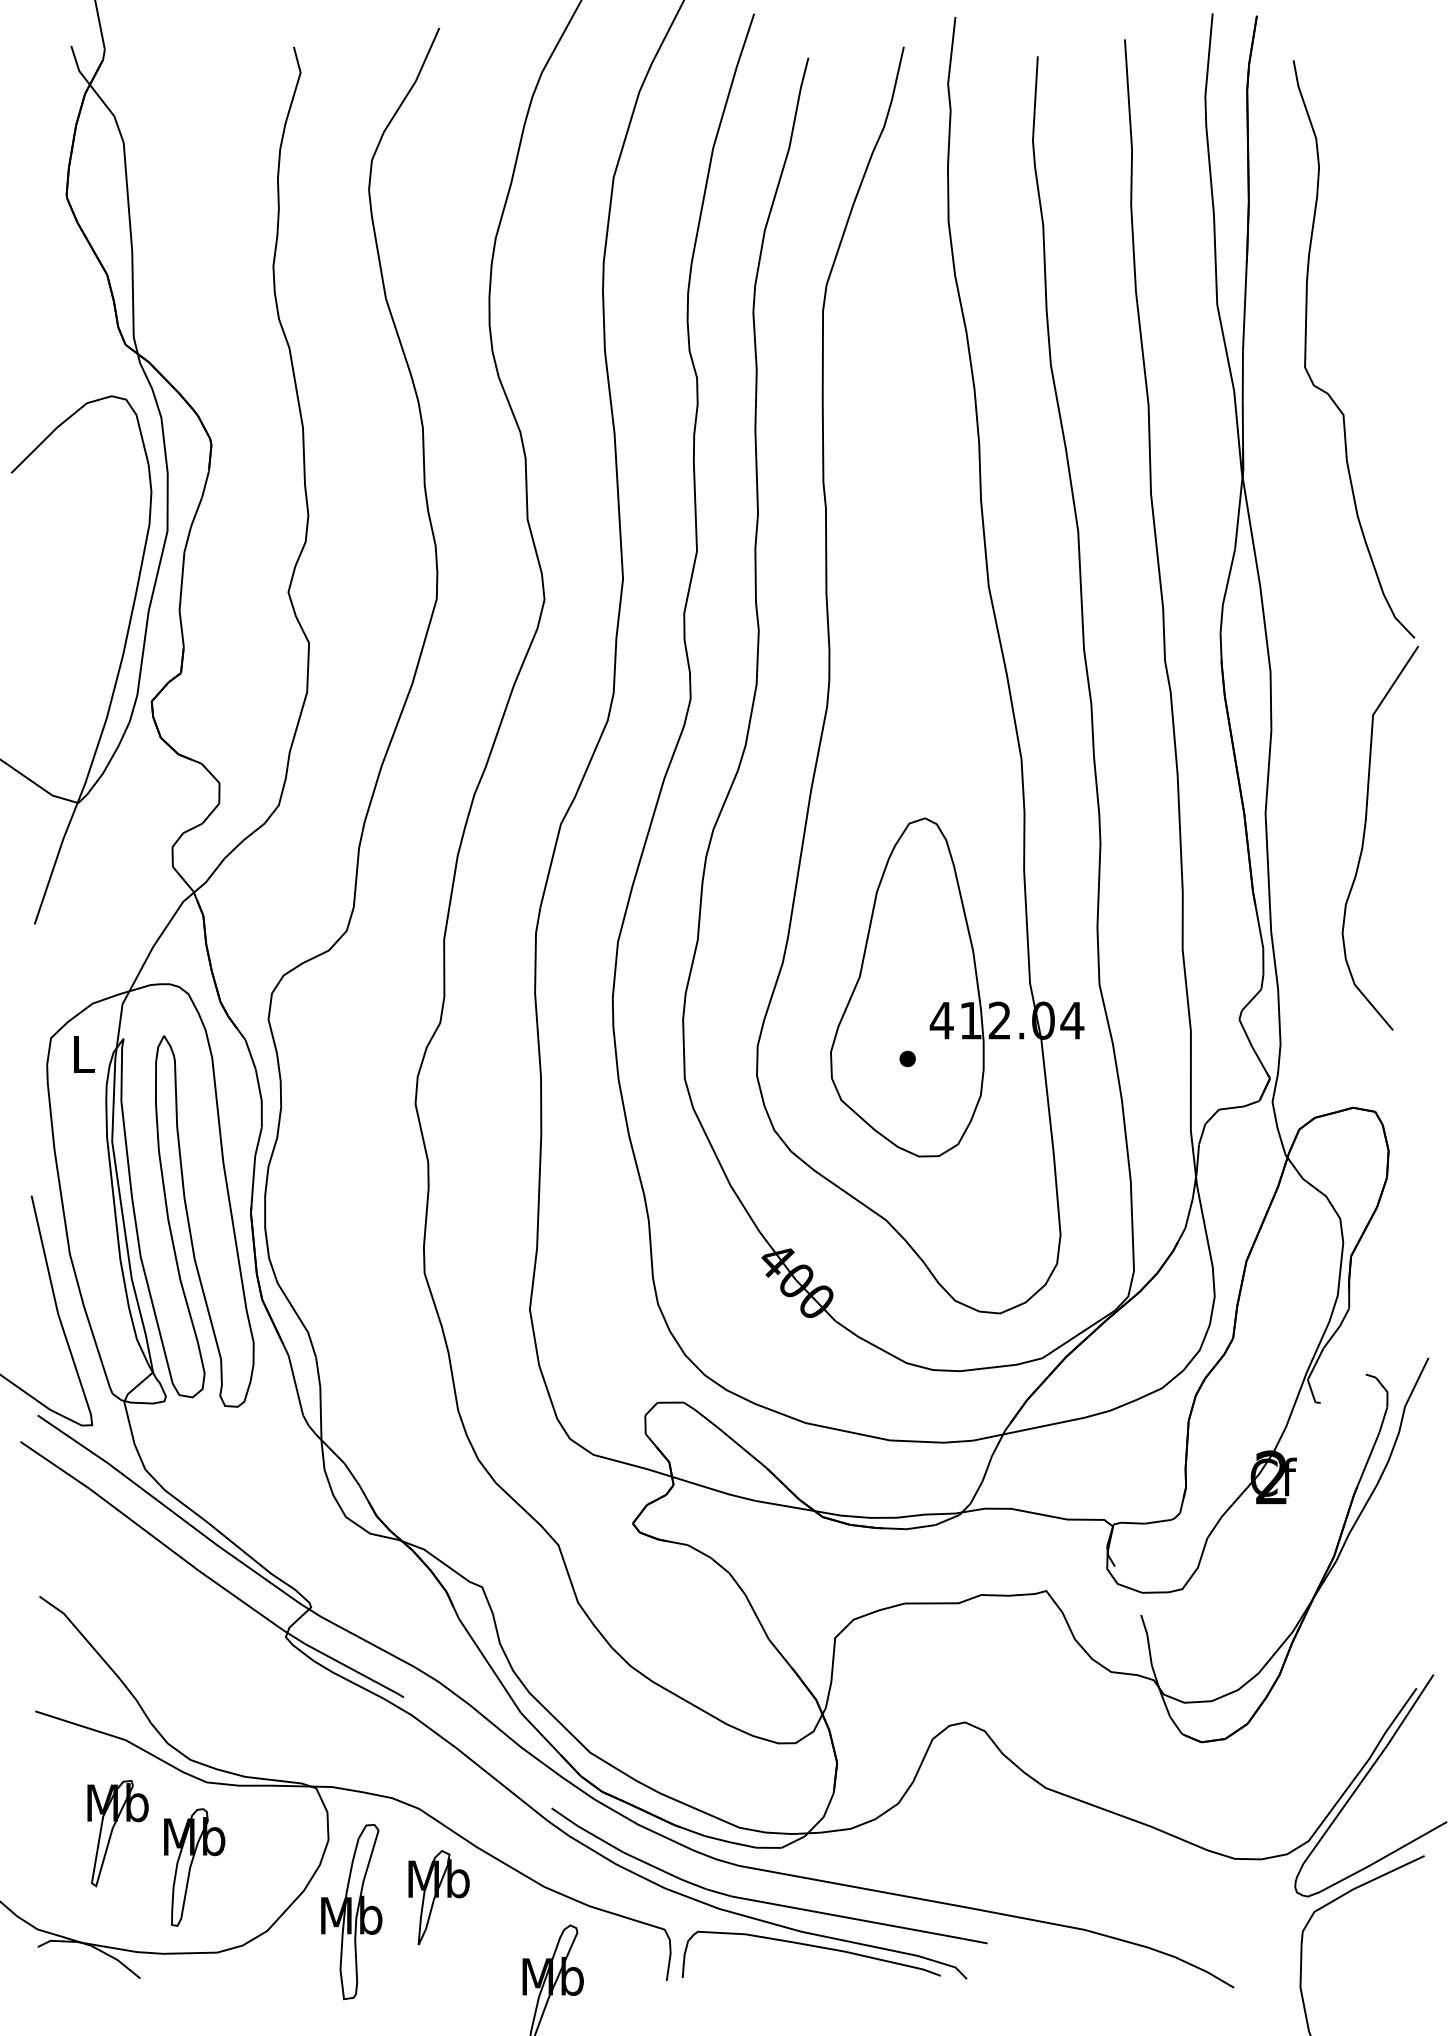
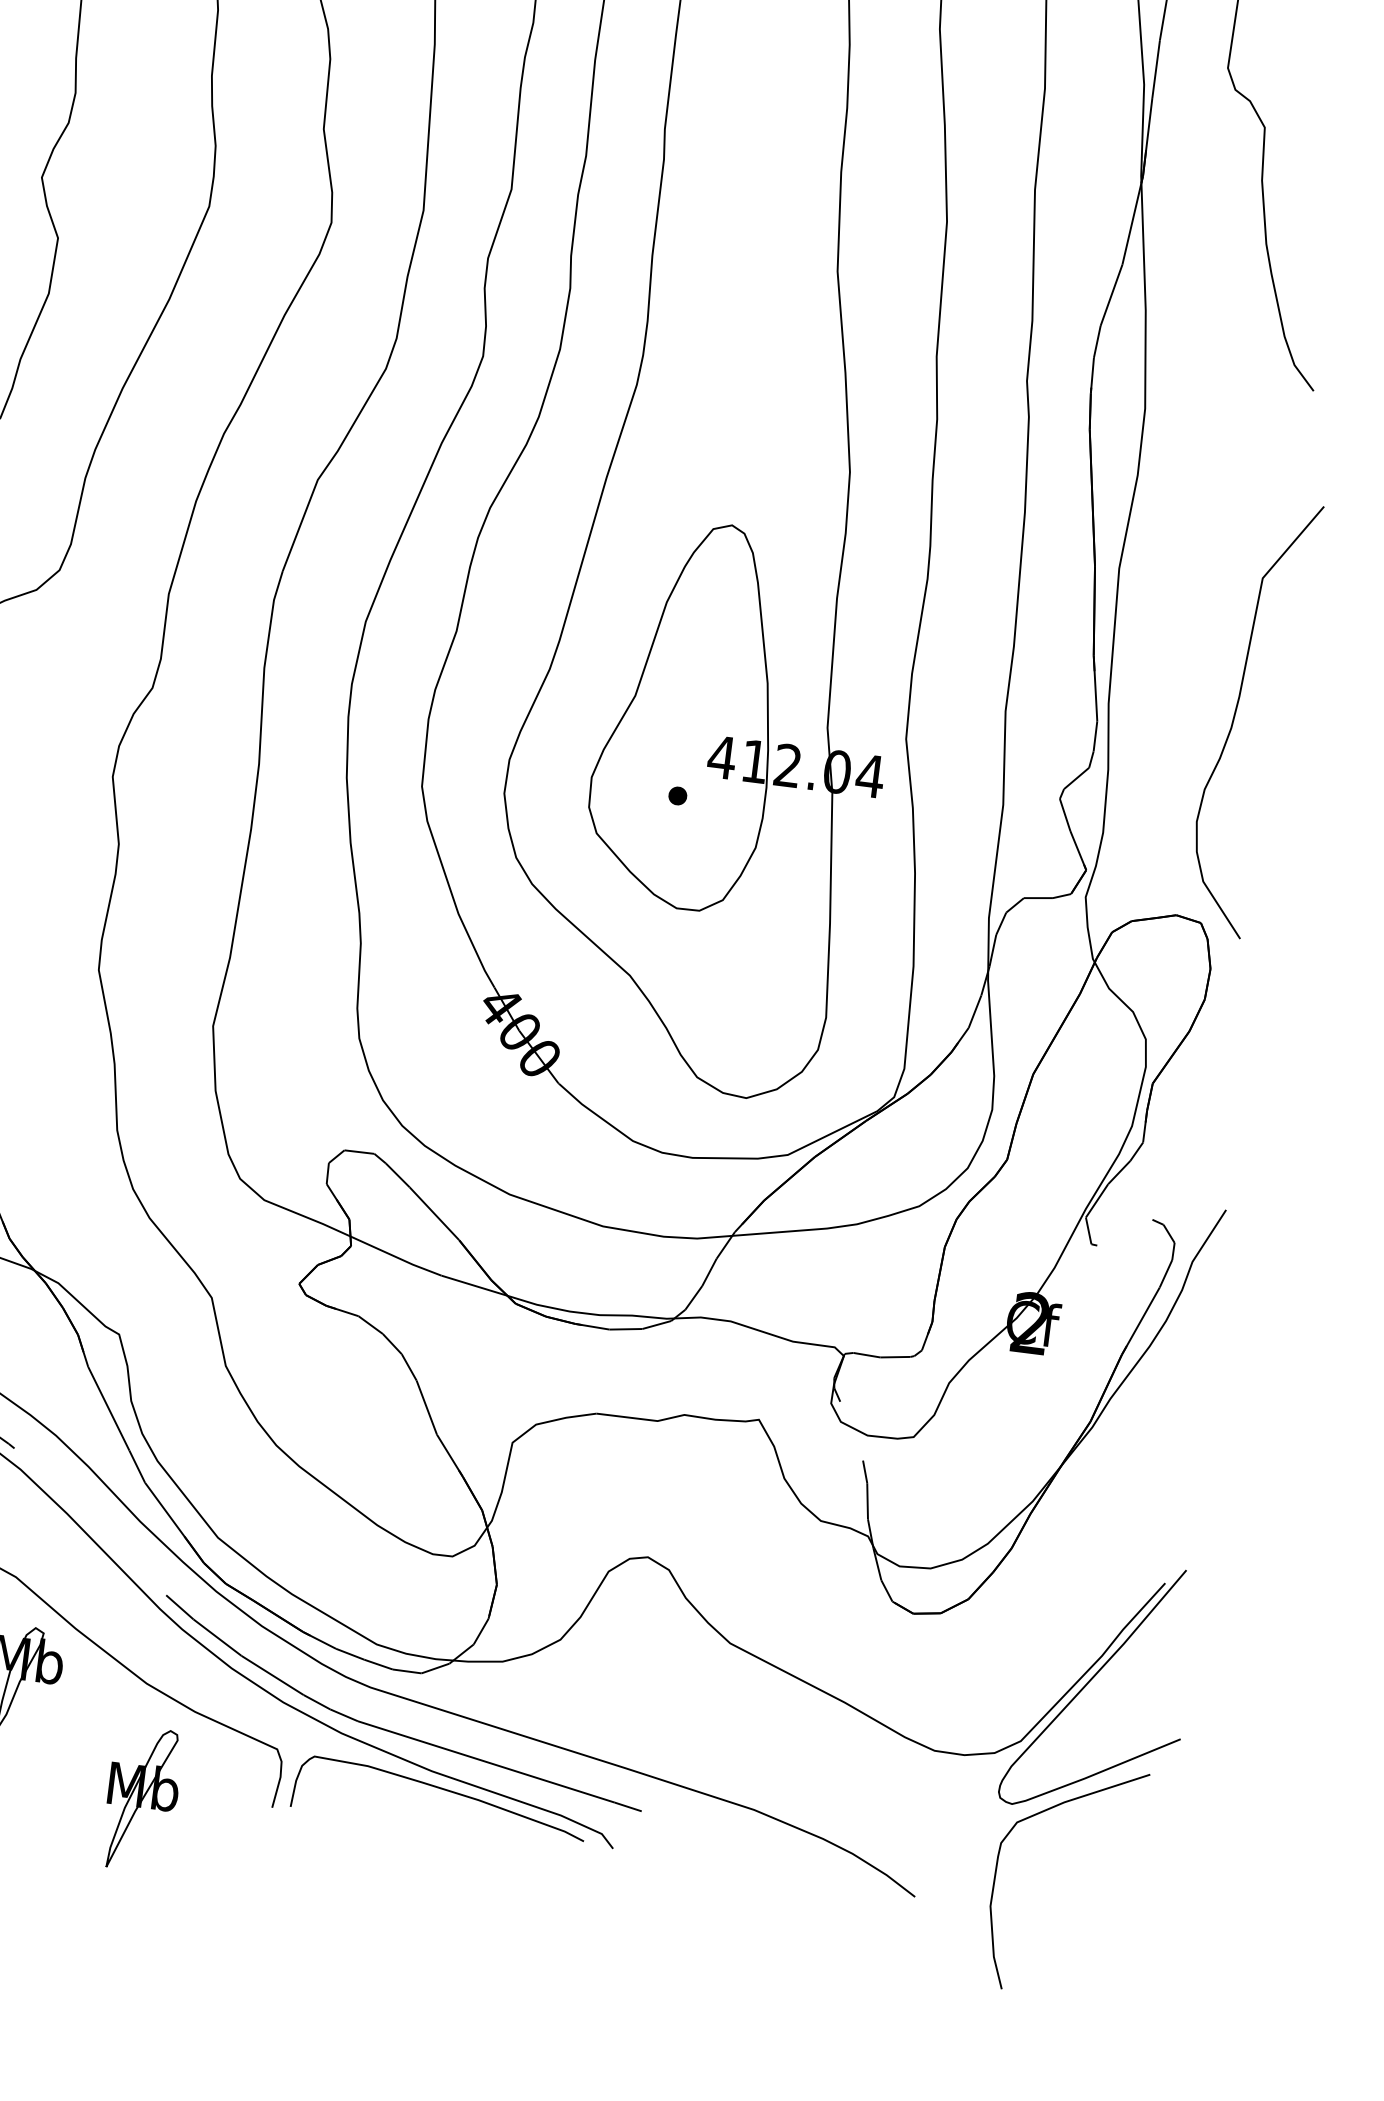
curve: (1365, 833) -> (1237, 711), moved

